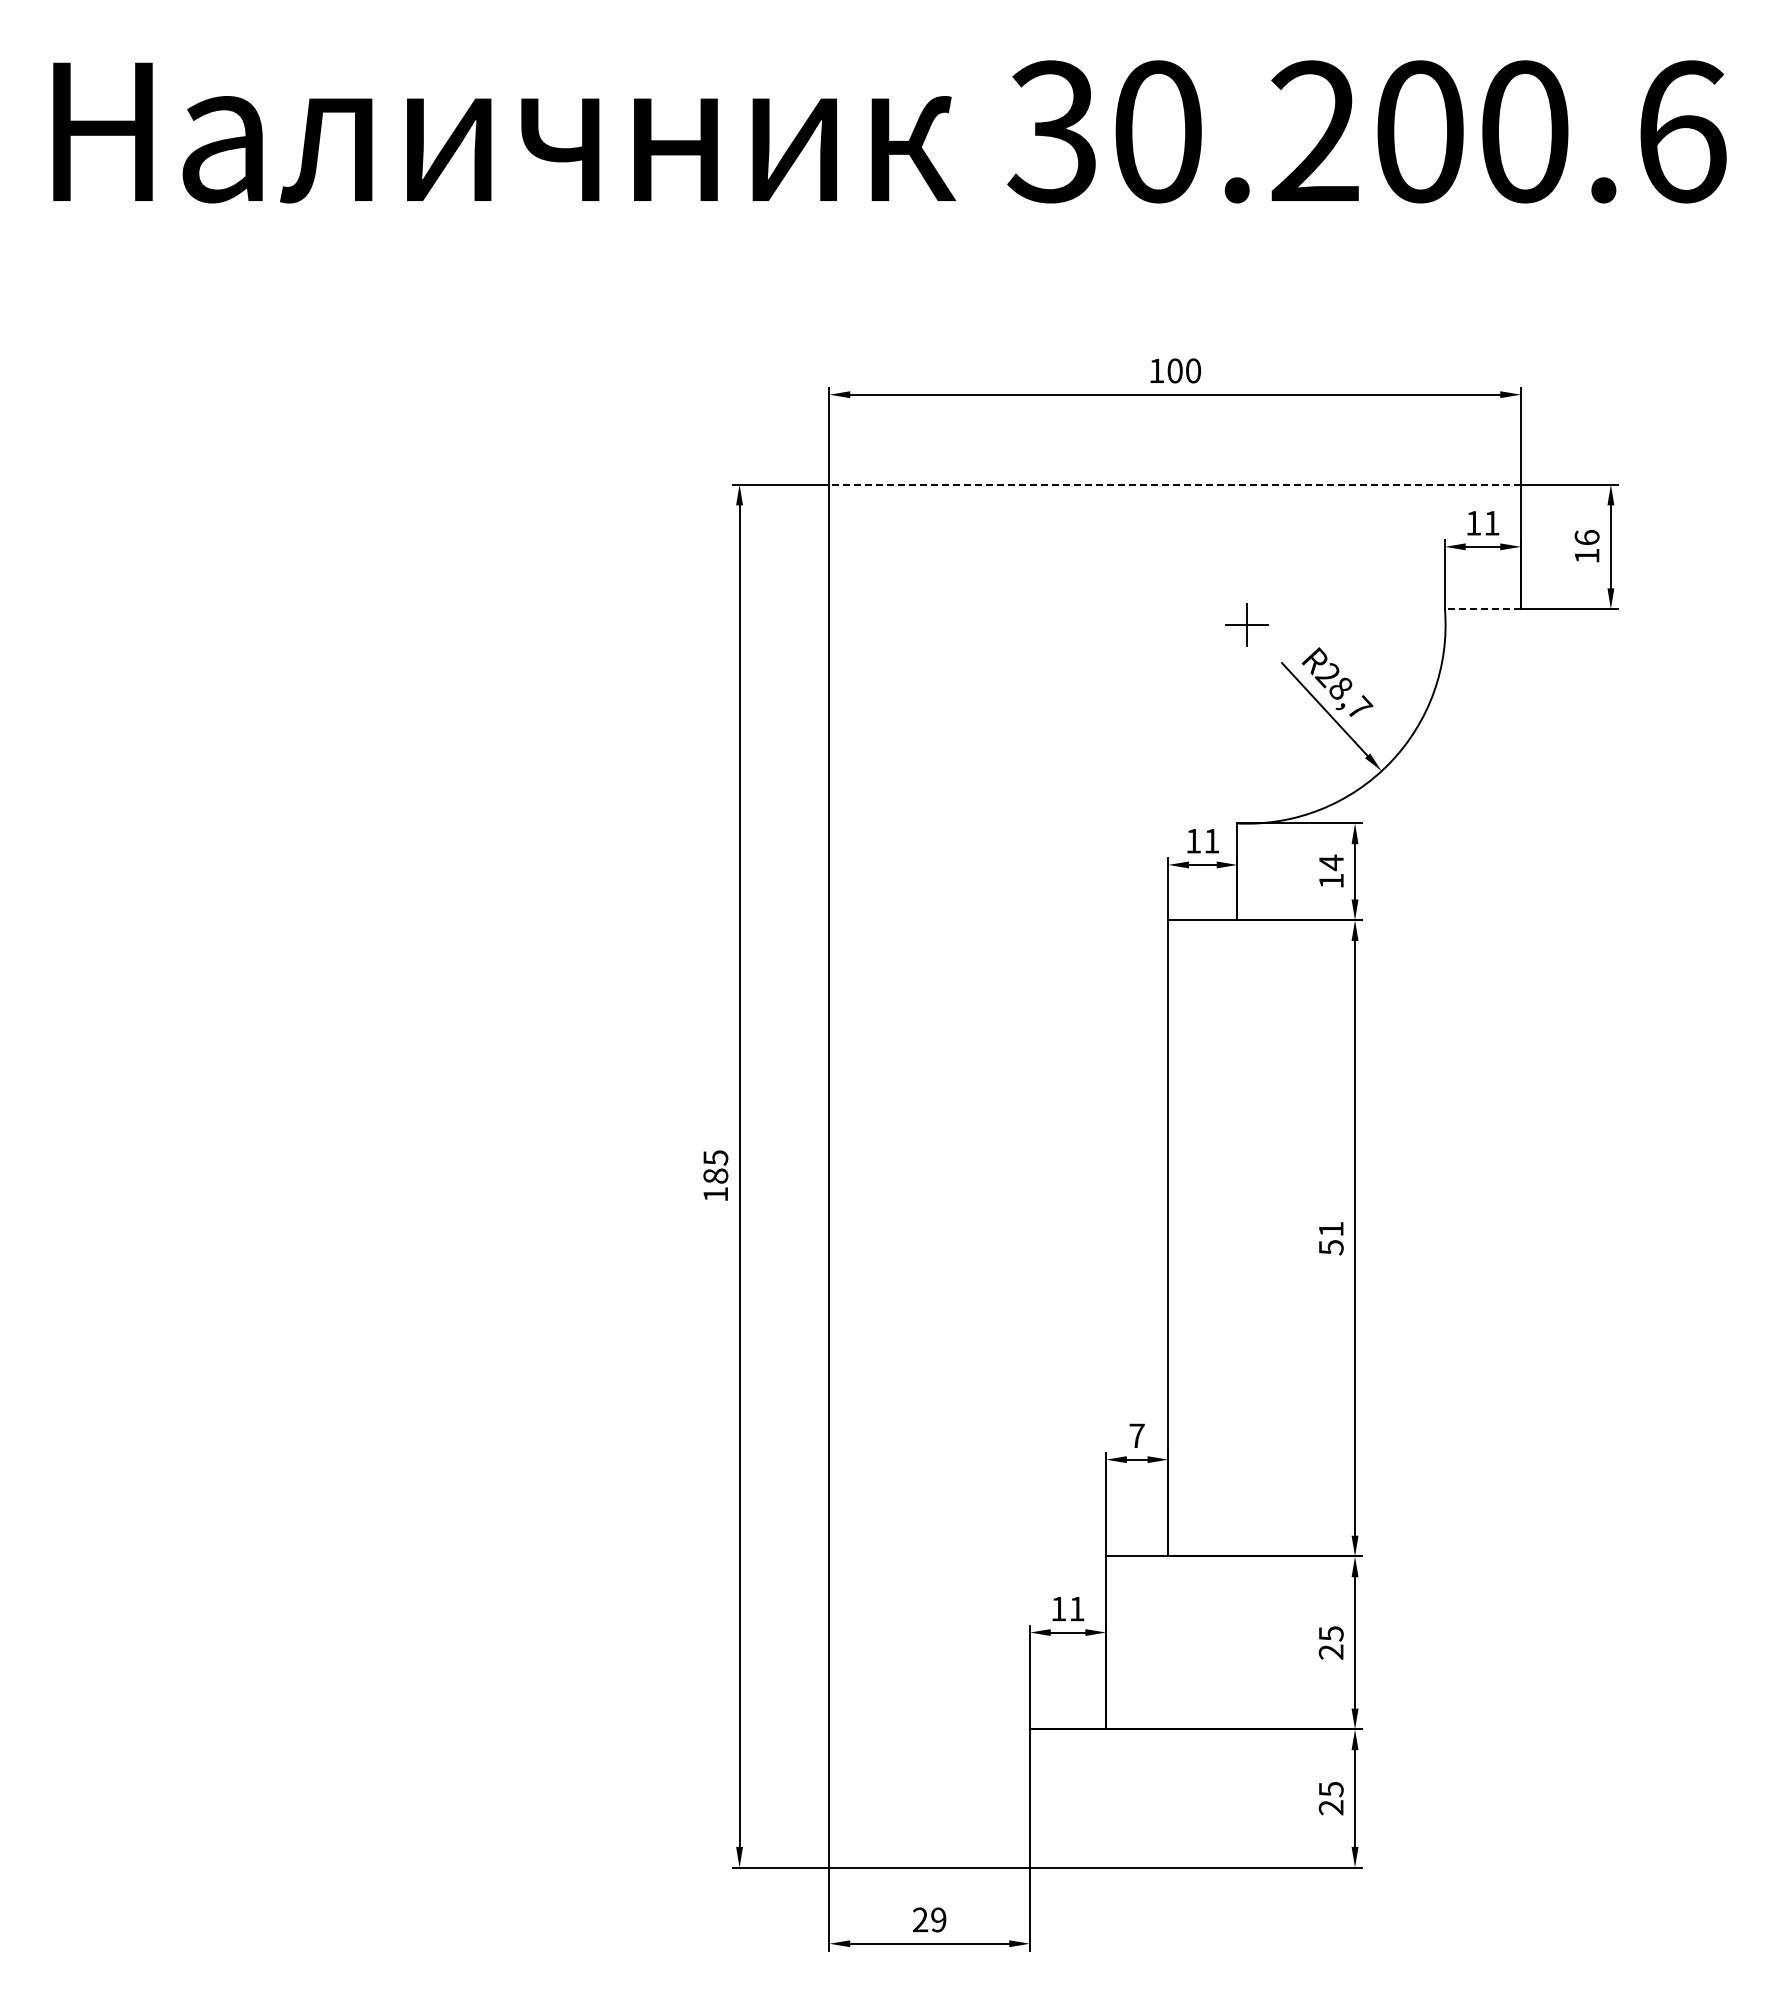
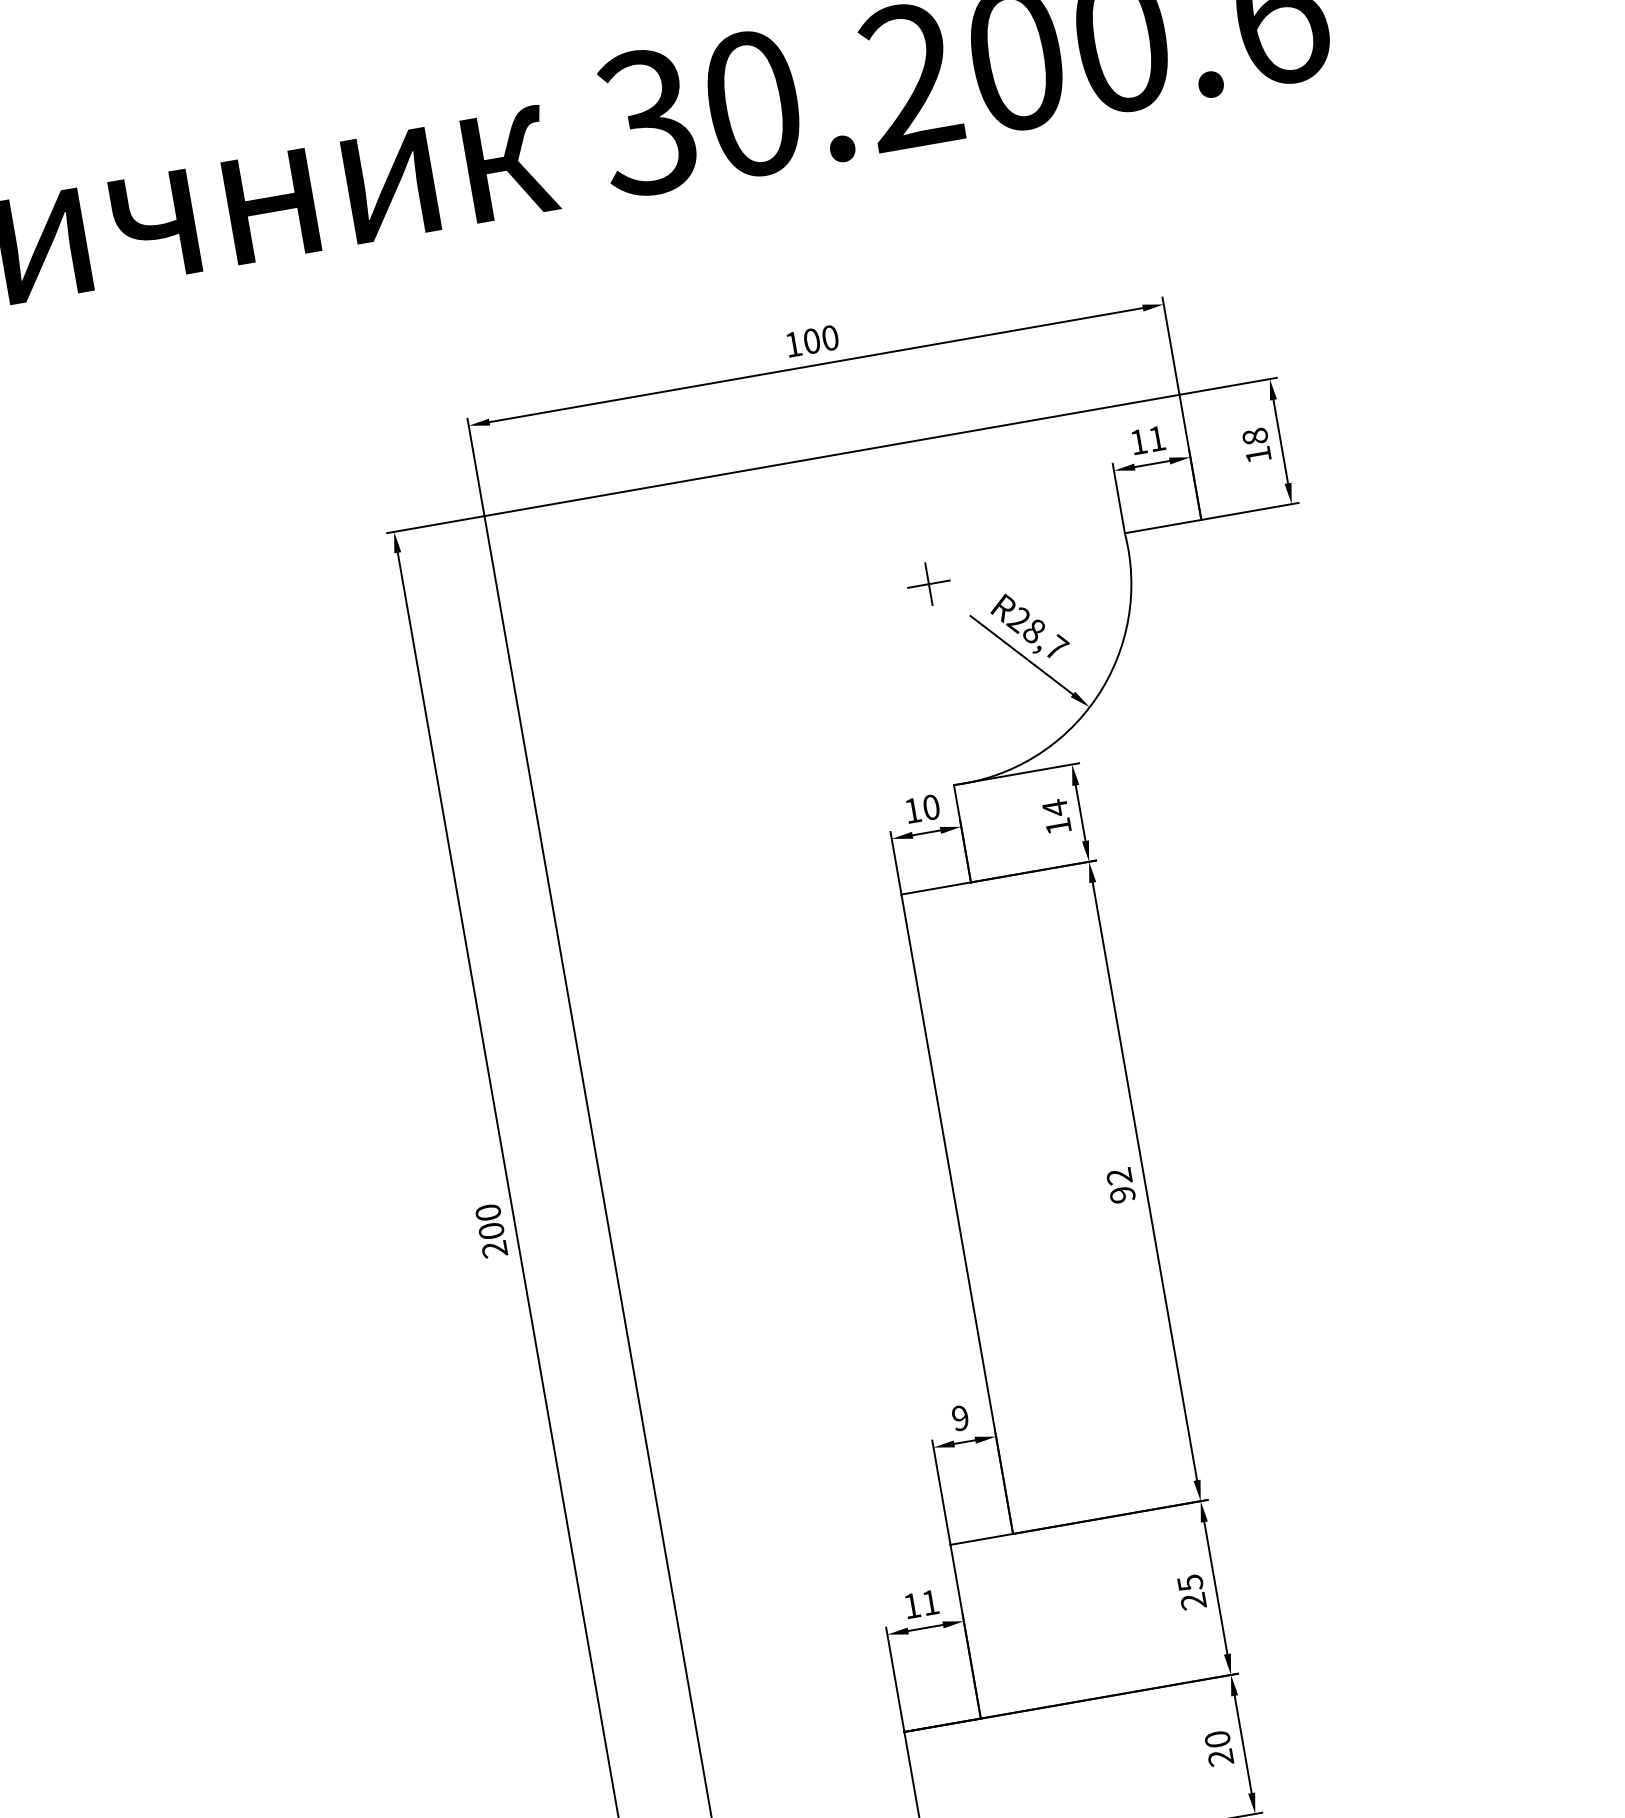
line: (1175, 484) -> (832, 455), dashed -> solid
text: (1586, 537) -> (1254, 436), 16 -> 18
line: (1482, 609) -> (1162, 527), dashed -> solid
text: (1211, 840) -> (930, 806), 11 -> 10
text: (715, 1176) -> (491, 1231), 185 -> 200
text: (1330, 1238) -> (1120, 1185), 51 -> 92
text: (1136, 1435) -> (959, 1417), 7 -> 9
text: (1330, 1789) -> (1216, 1739), 25 -> 20

